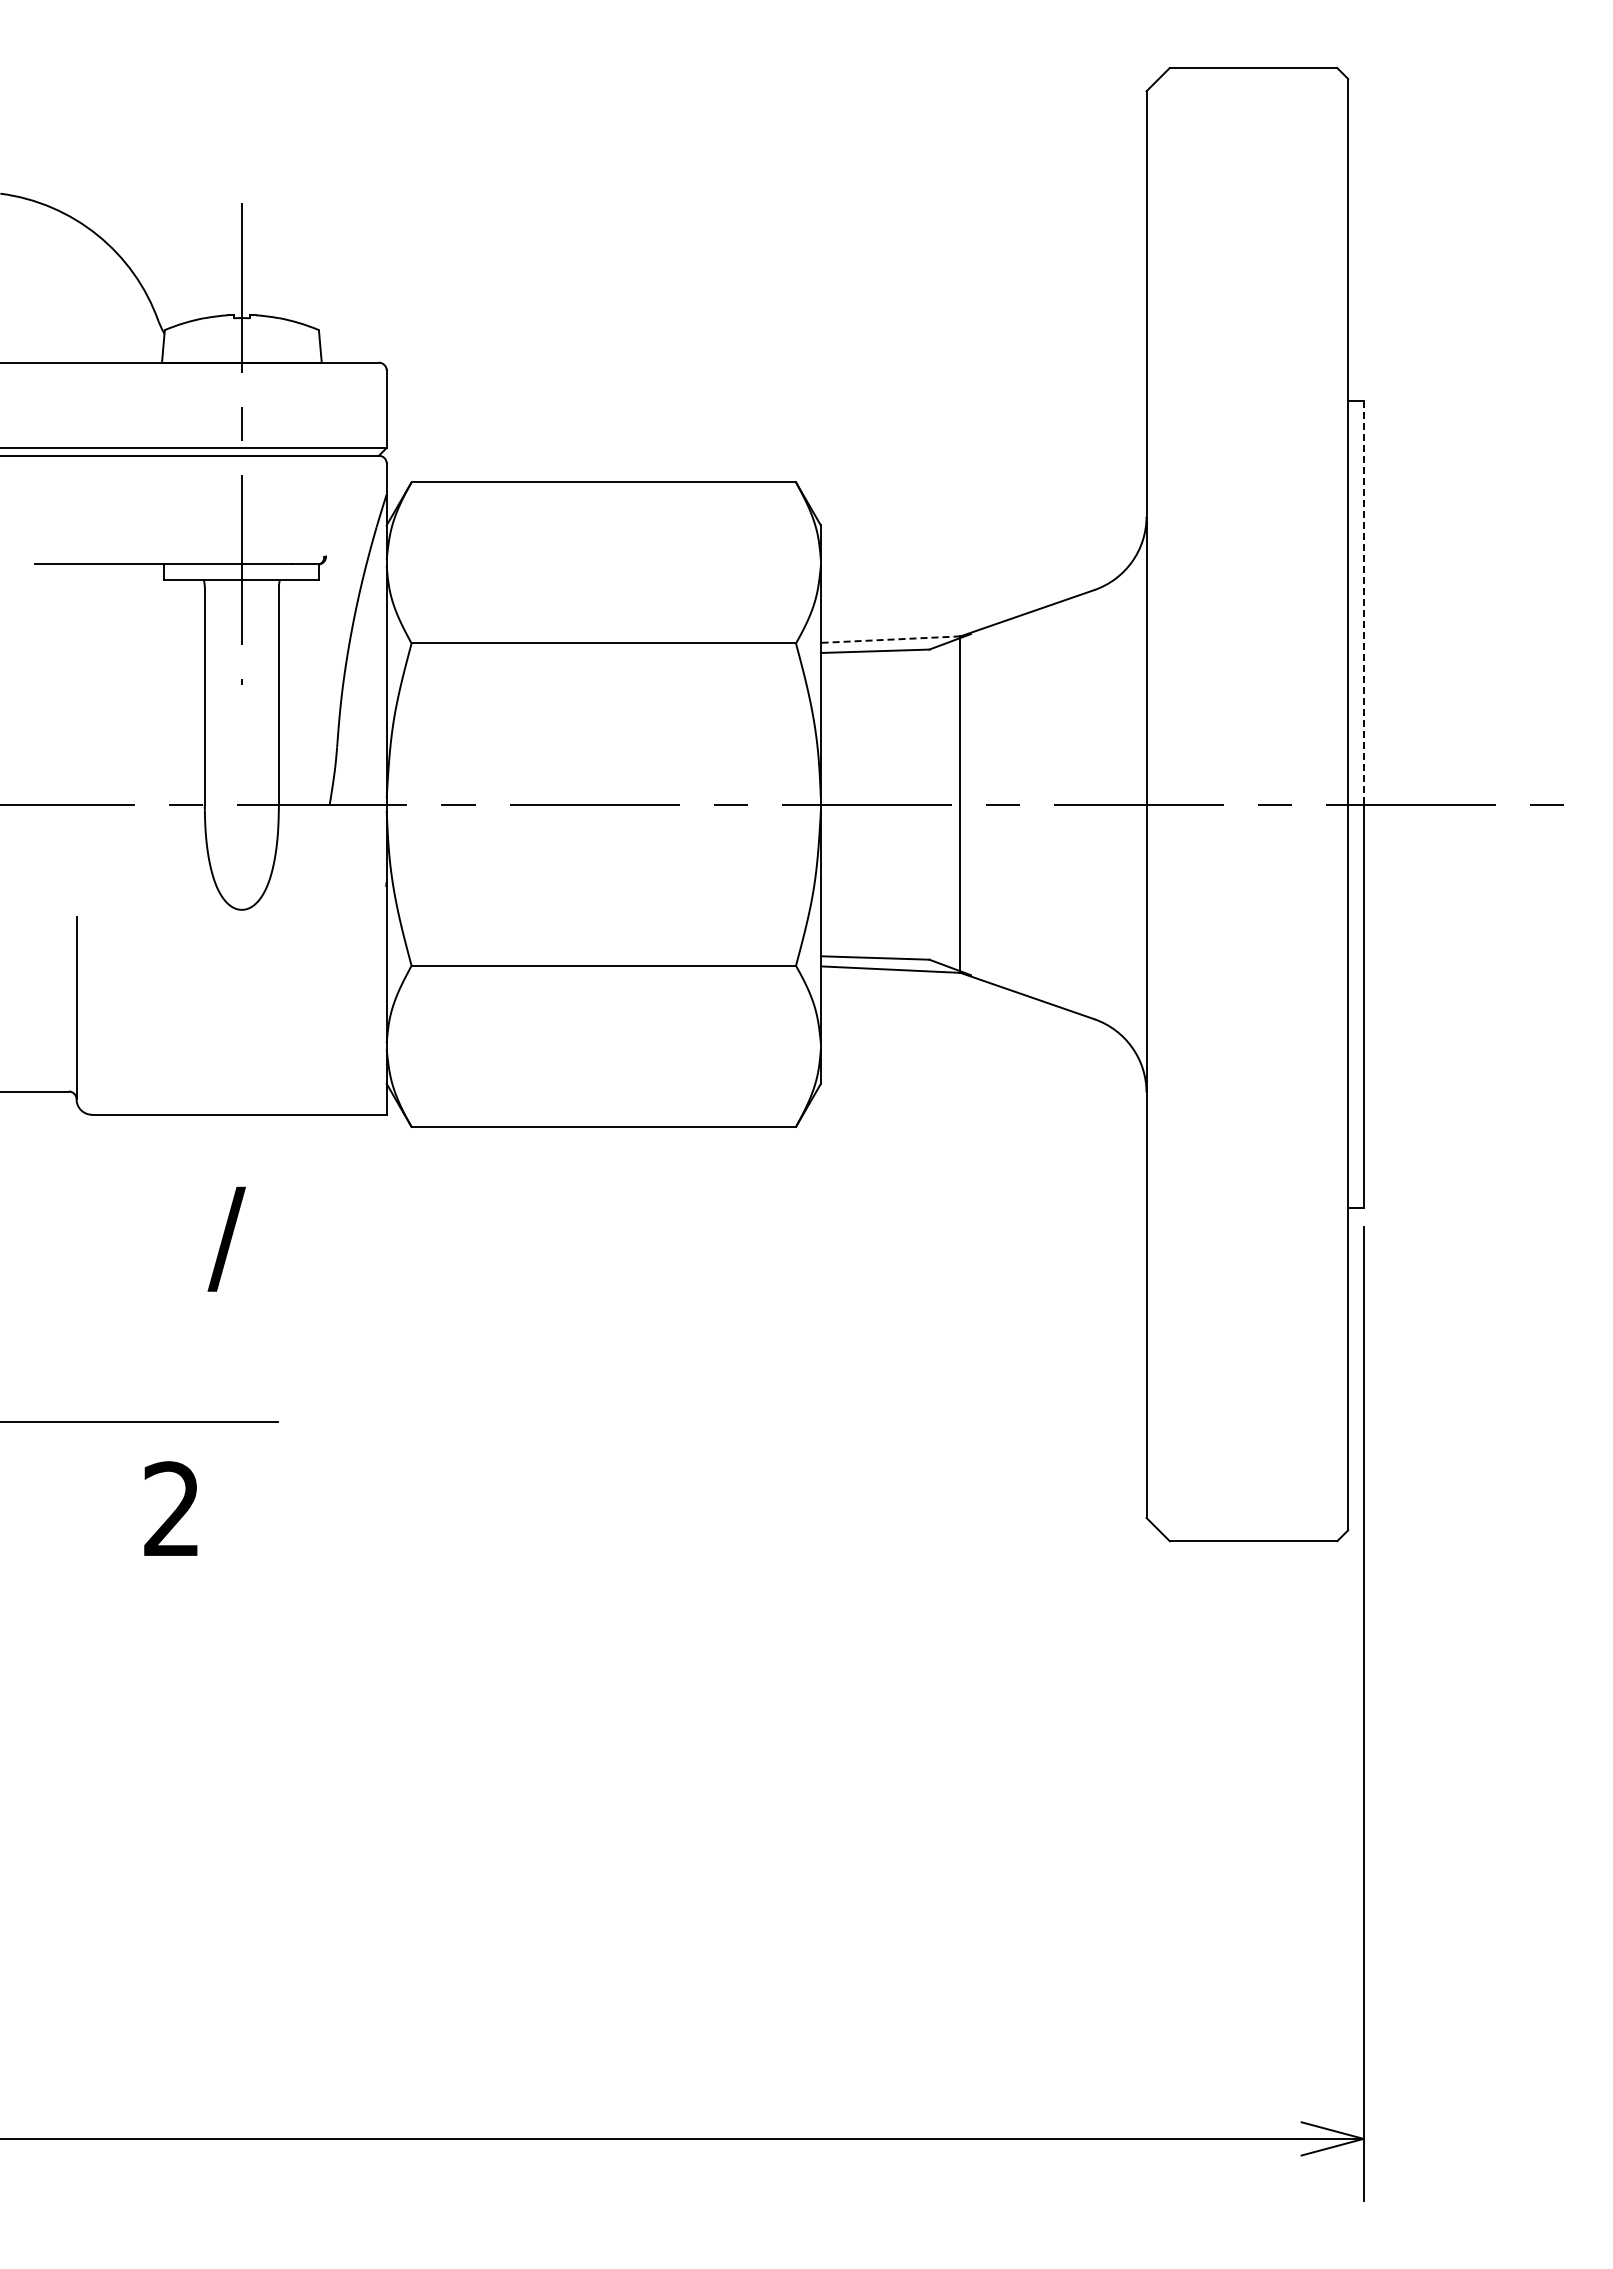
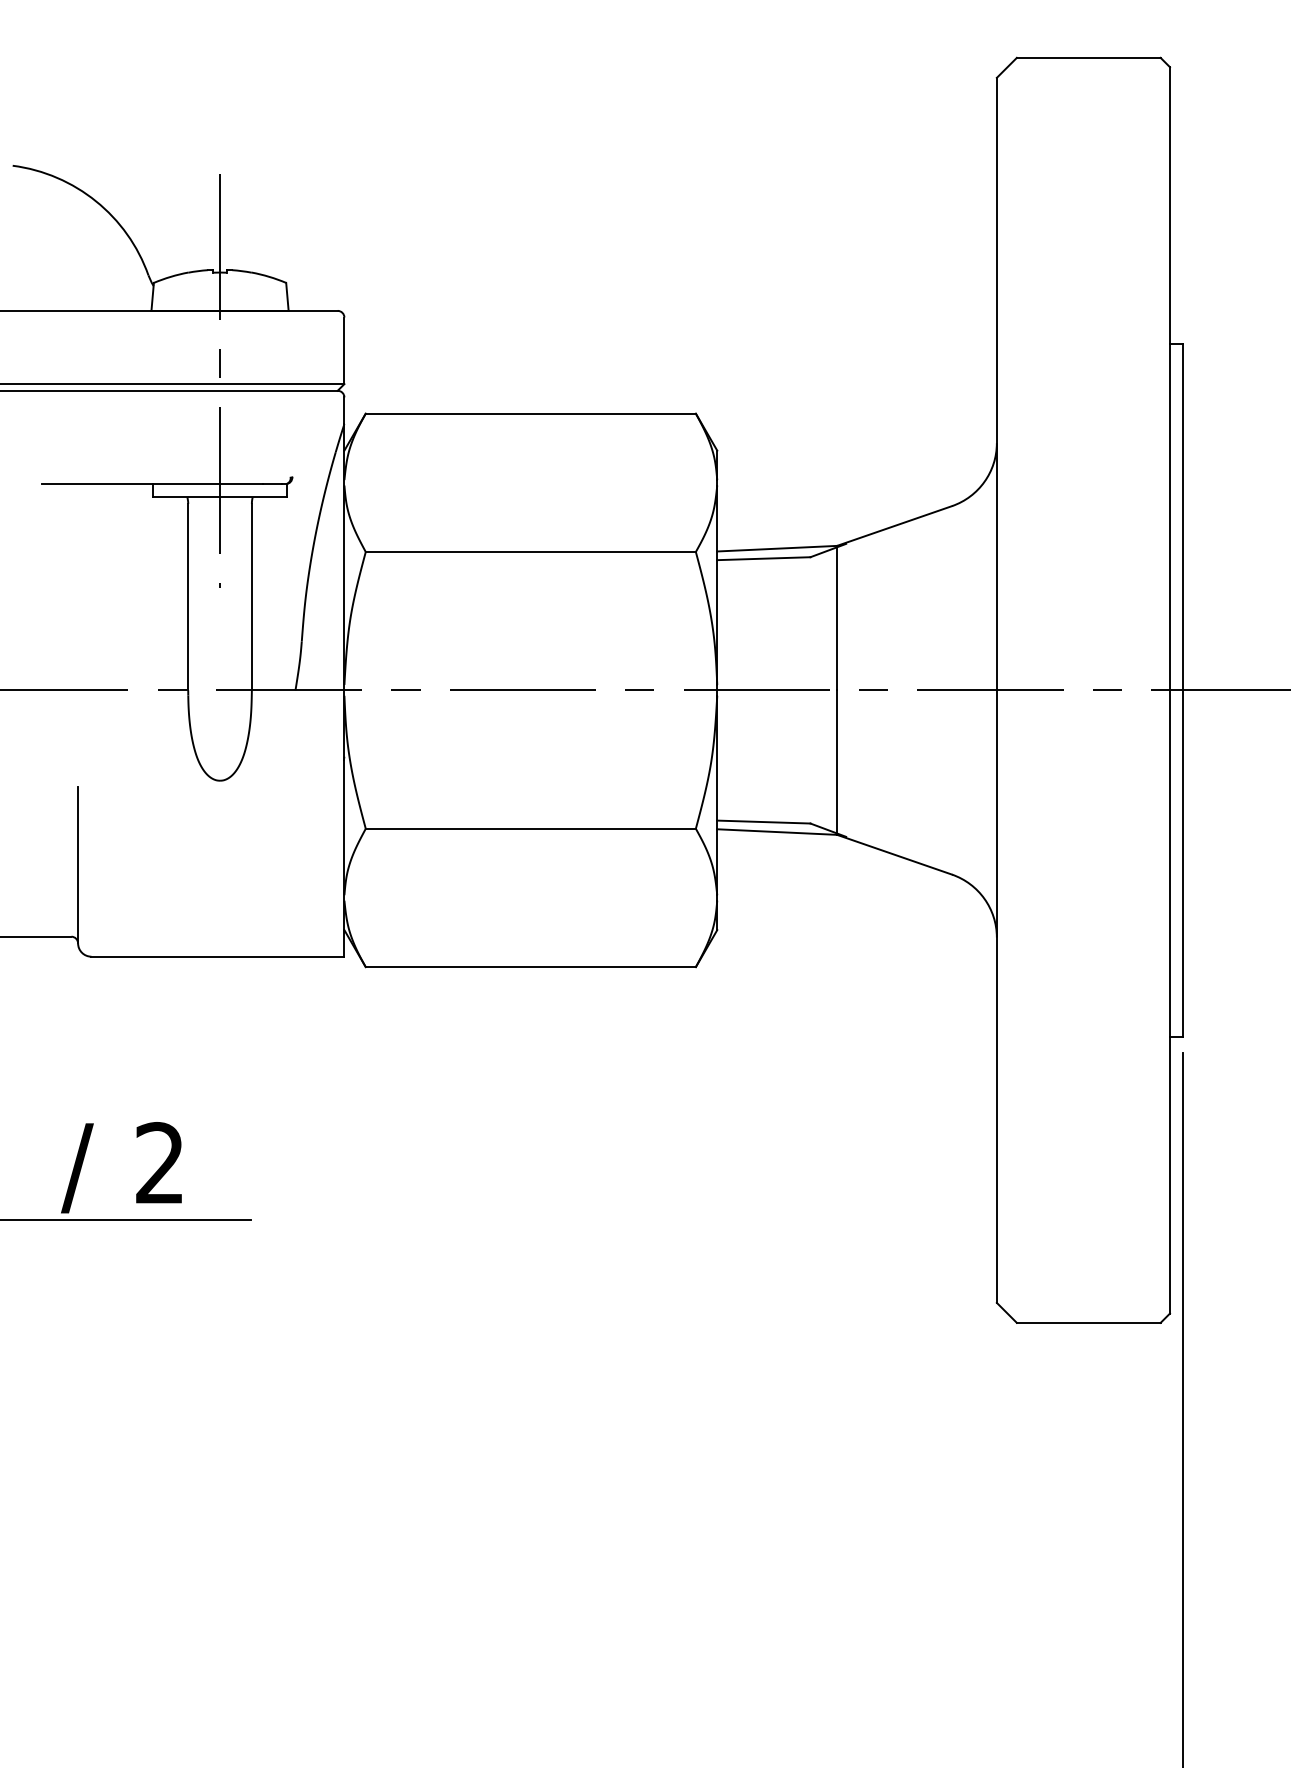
line: (1363, 603) -> (1183, 517), dashed -> solid
line: (890, 639) -> (777, 548), dashed -> solid
text: (226, 1238) -> (77, 1167), moved
text: (170, 1508) -> (158, 1162), moved

